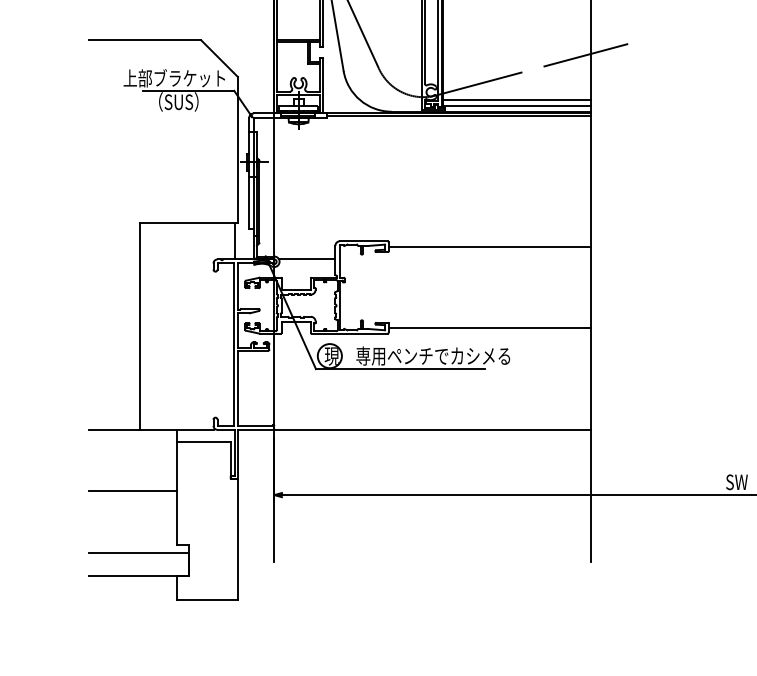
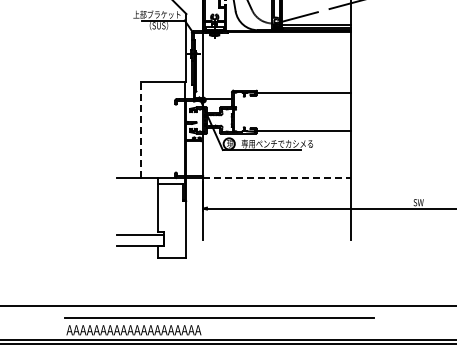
line: (141, 325) -> (141, 129), solid -> dashed
line: (433, 430) -> (277, 178), solid -> dashed
line: (132, 490) -> (137, 206), removed

